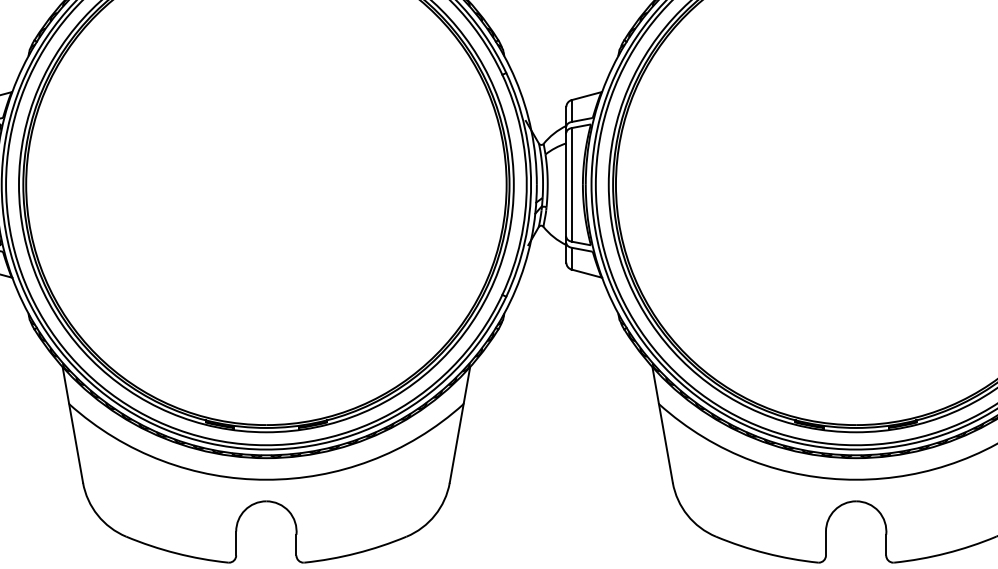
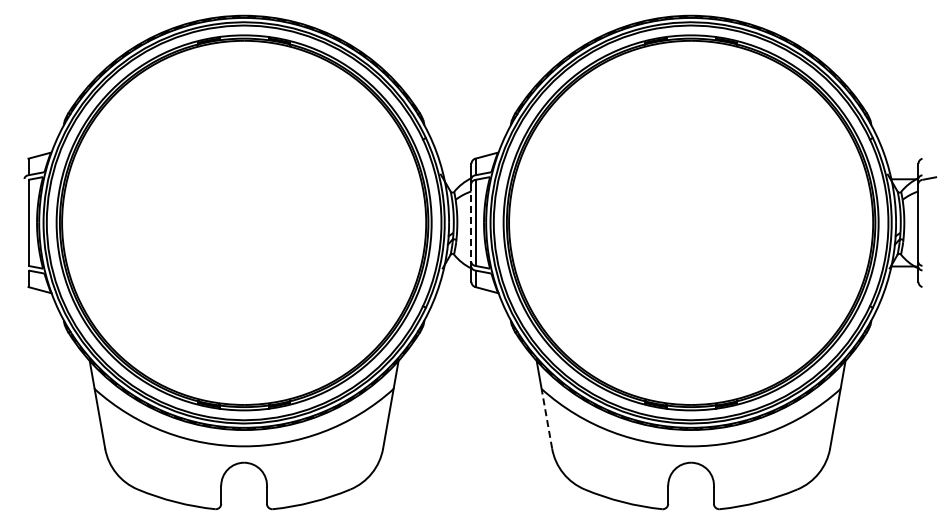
line: (566, 185) -> (471, 223), solid -> dashed
line: (665, 442) -> (546, 418), solid -> dashed

